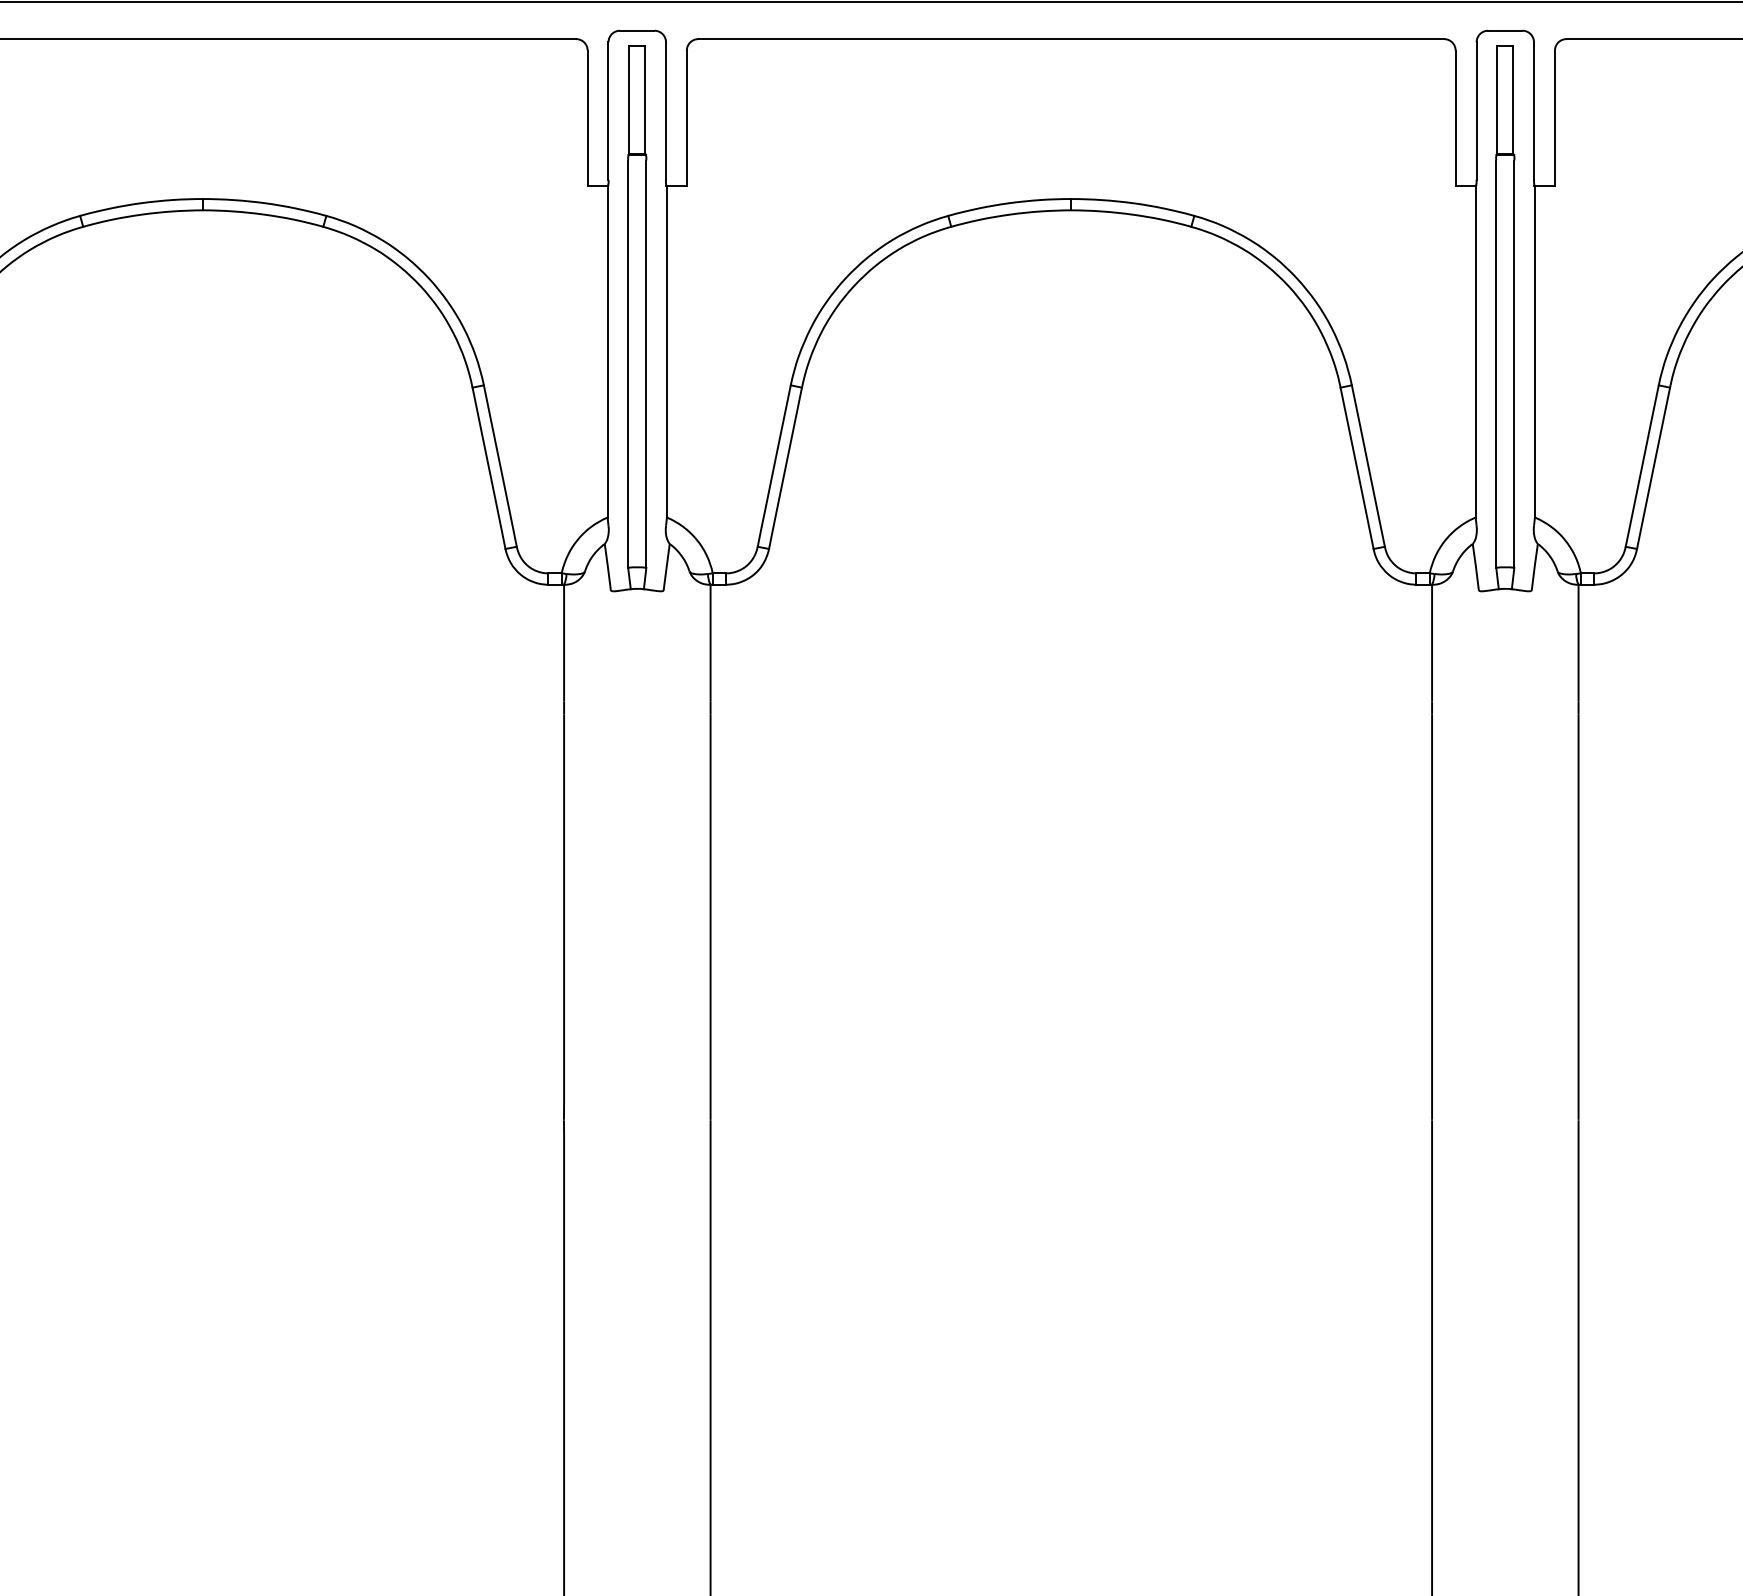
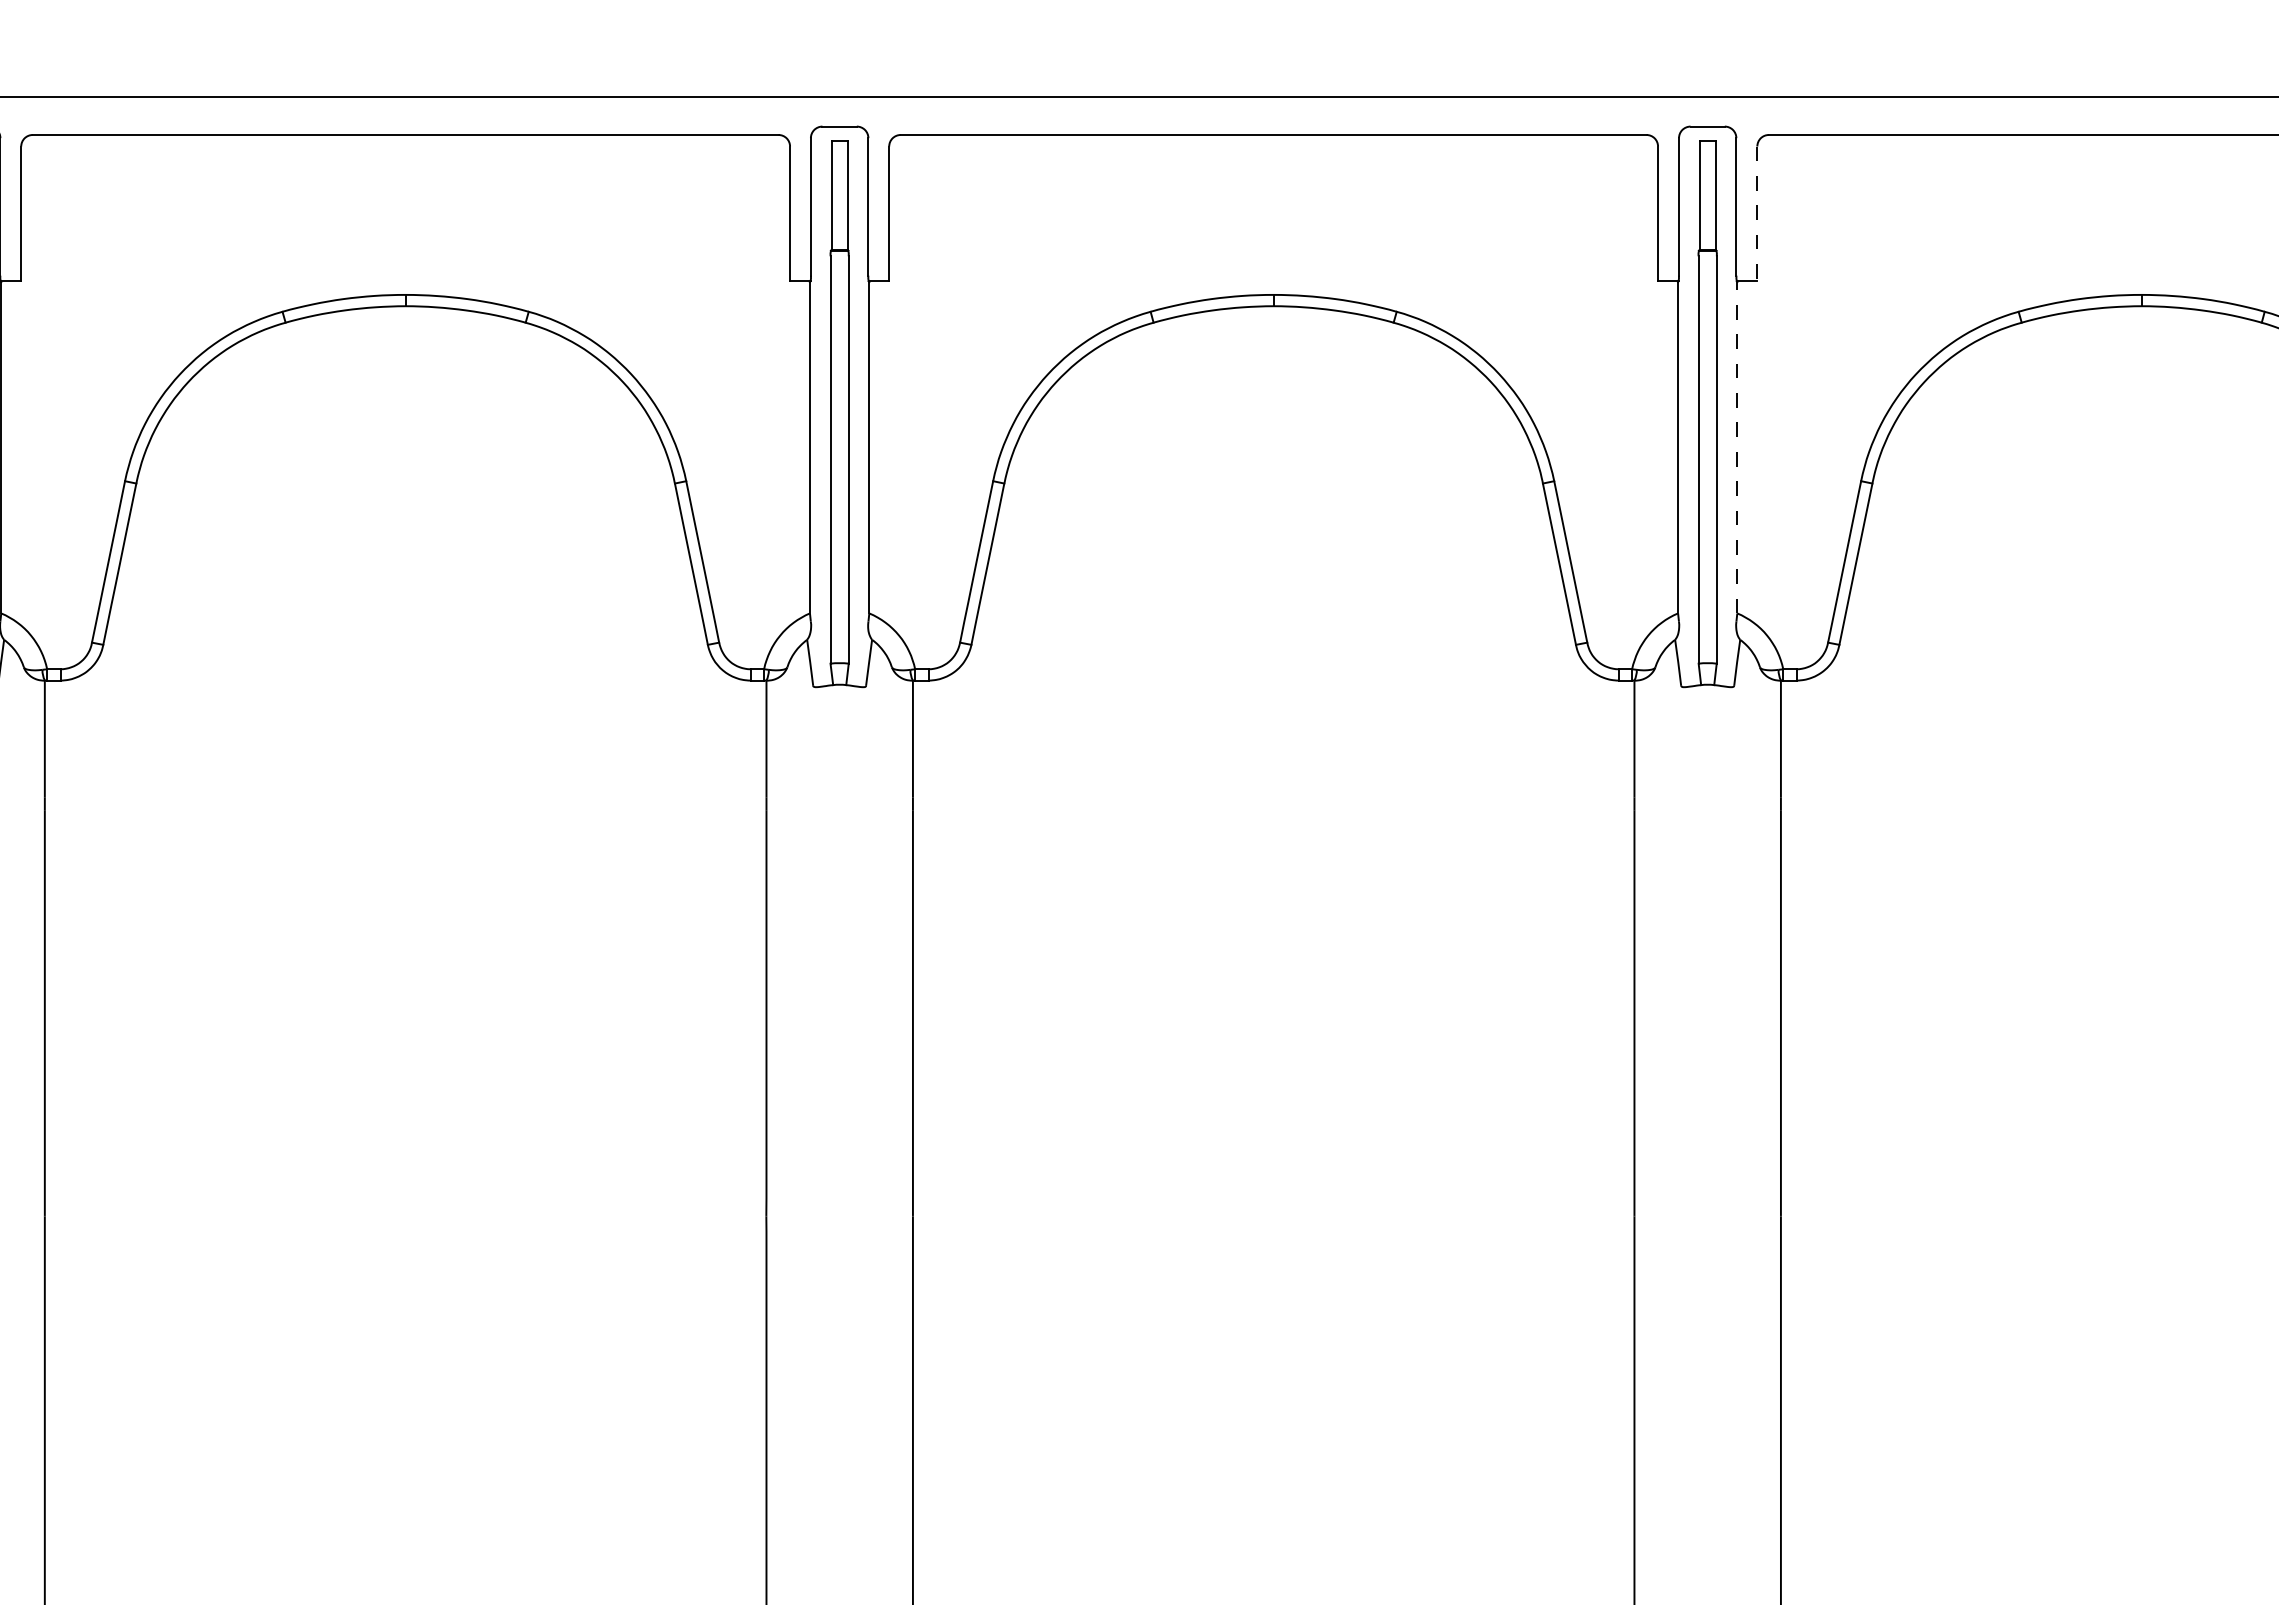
line: (1555, 118) -> (1757, 214), solid -> dashed
line: (1535, 351) -> (1737, 447), solid -> dashed

